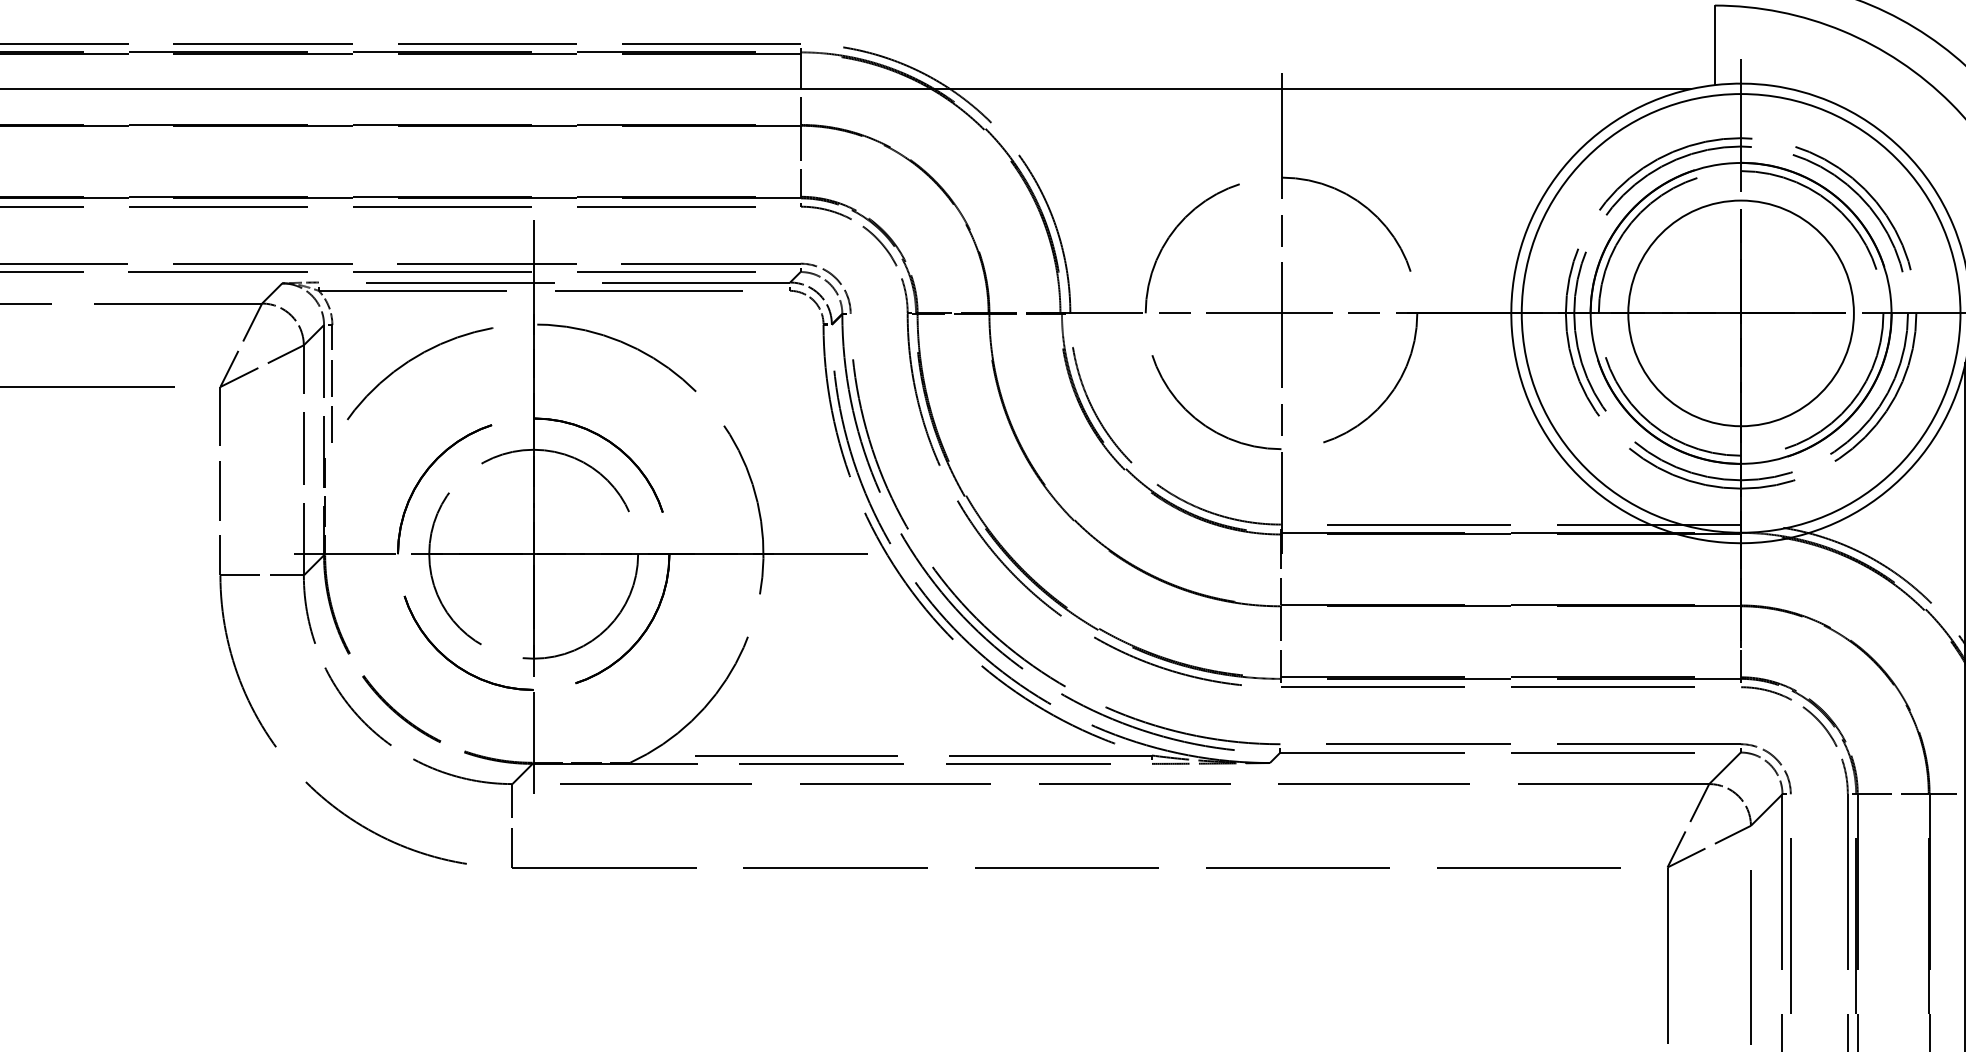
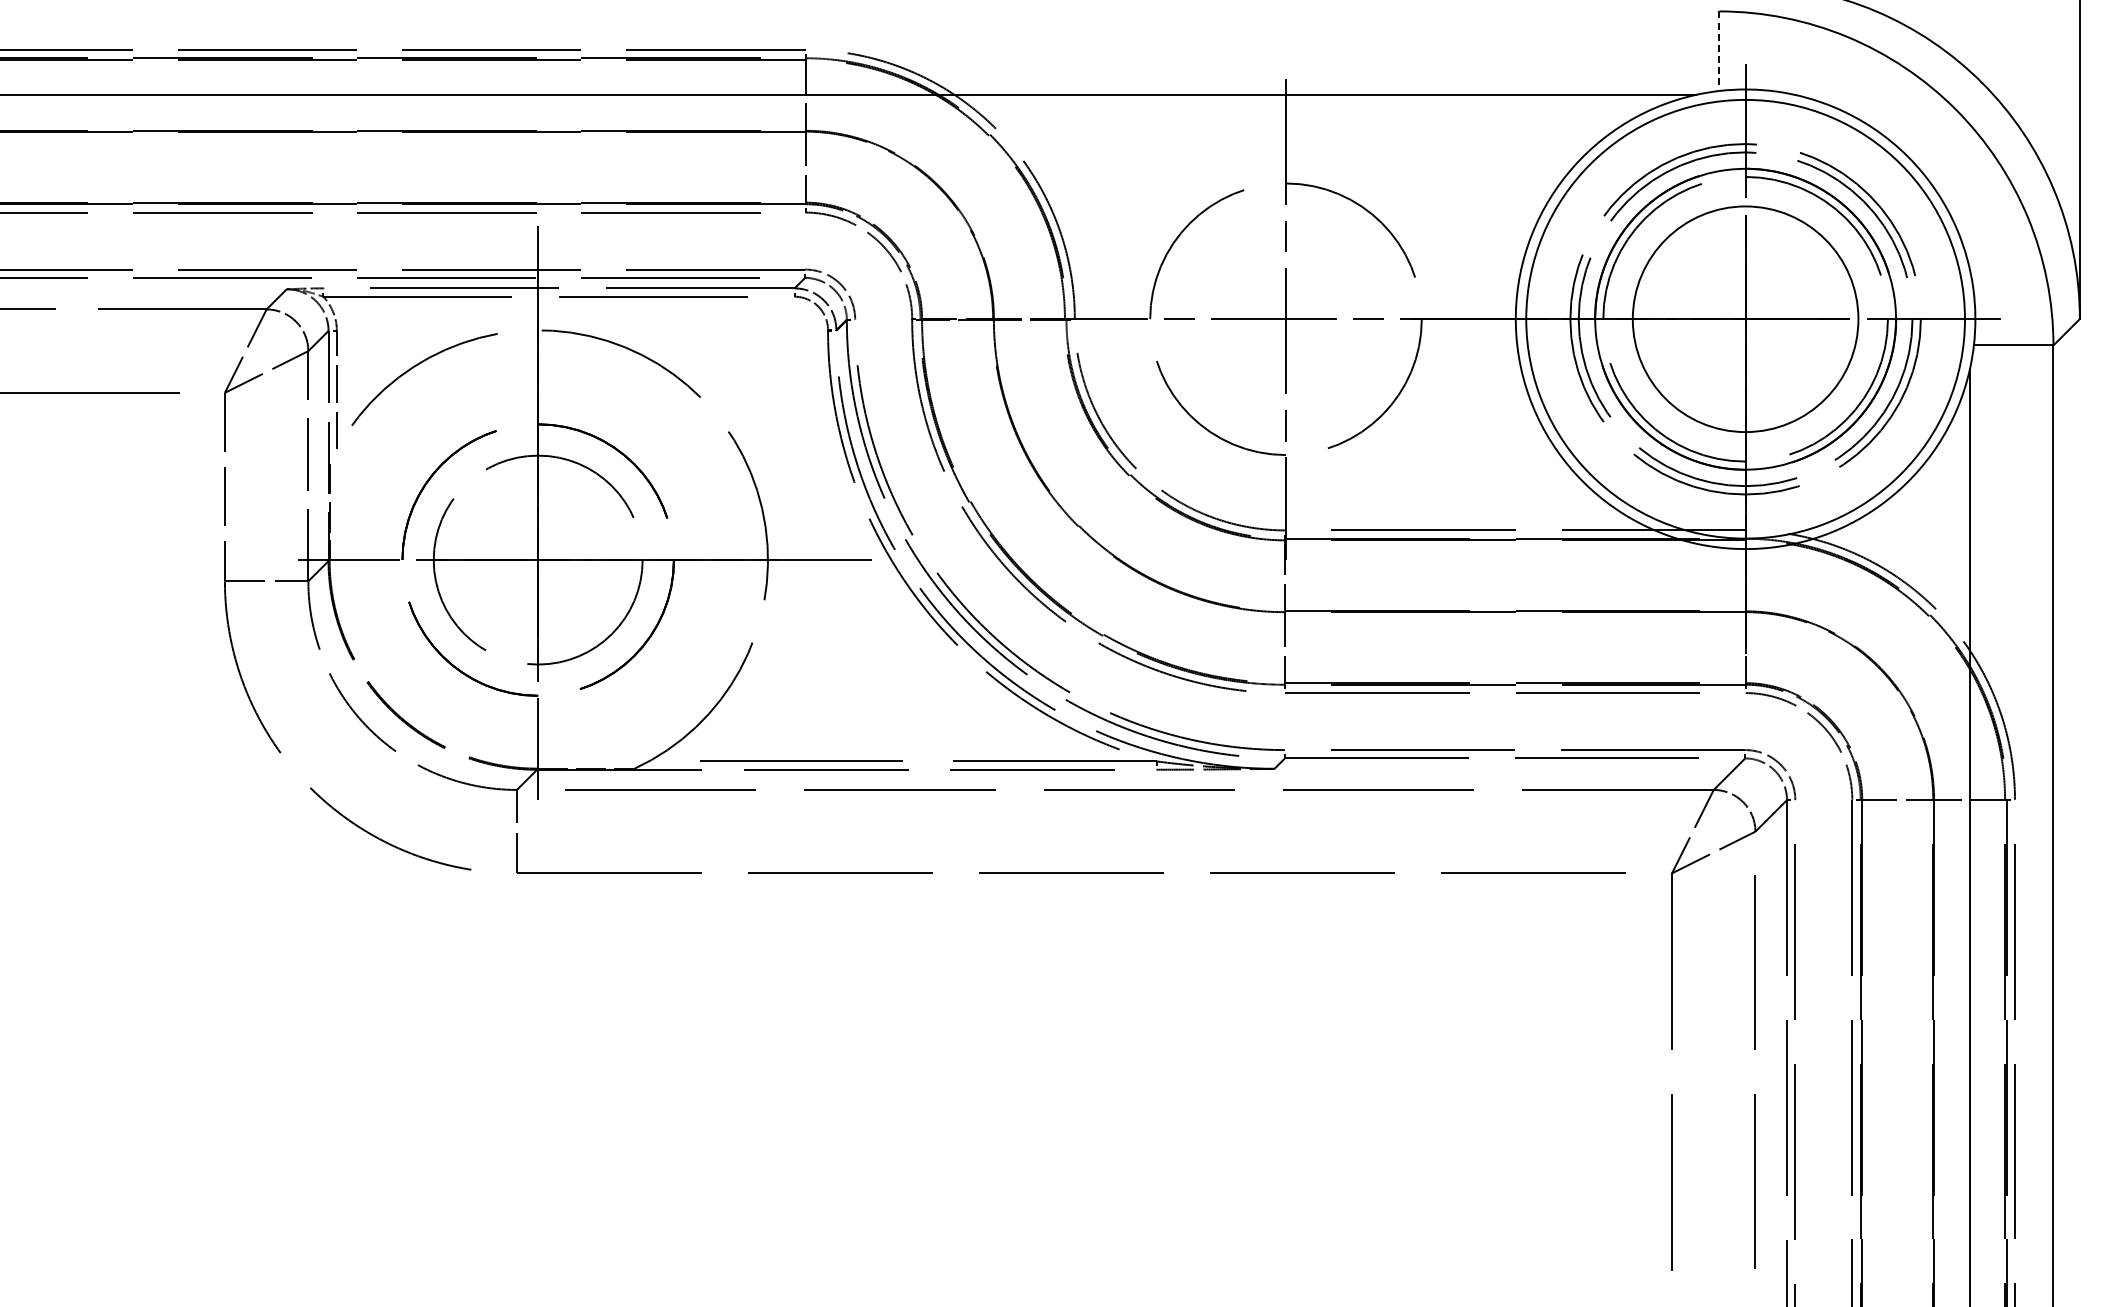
line: (1715, 45) -> (1719, 51), solid -> dashed

